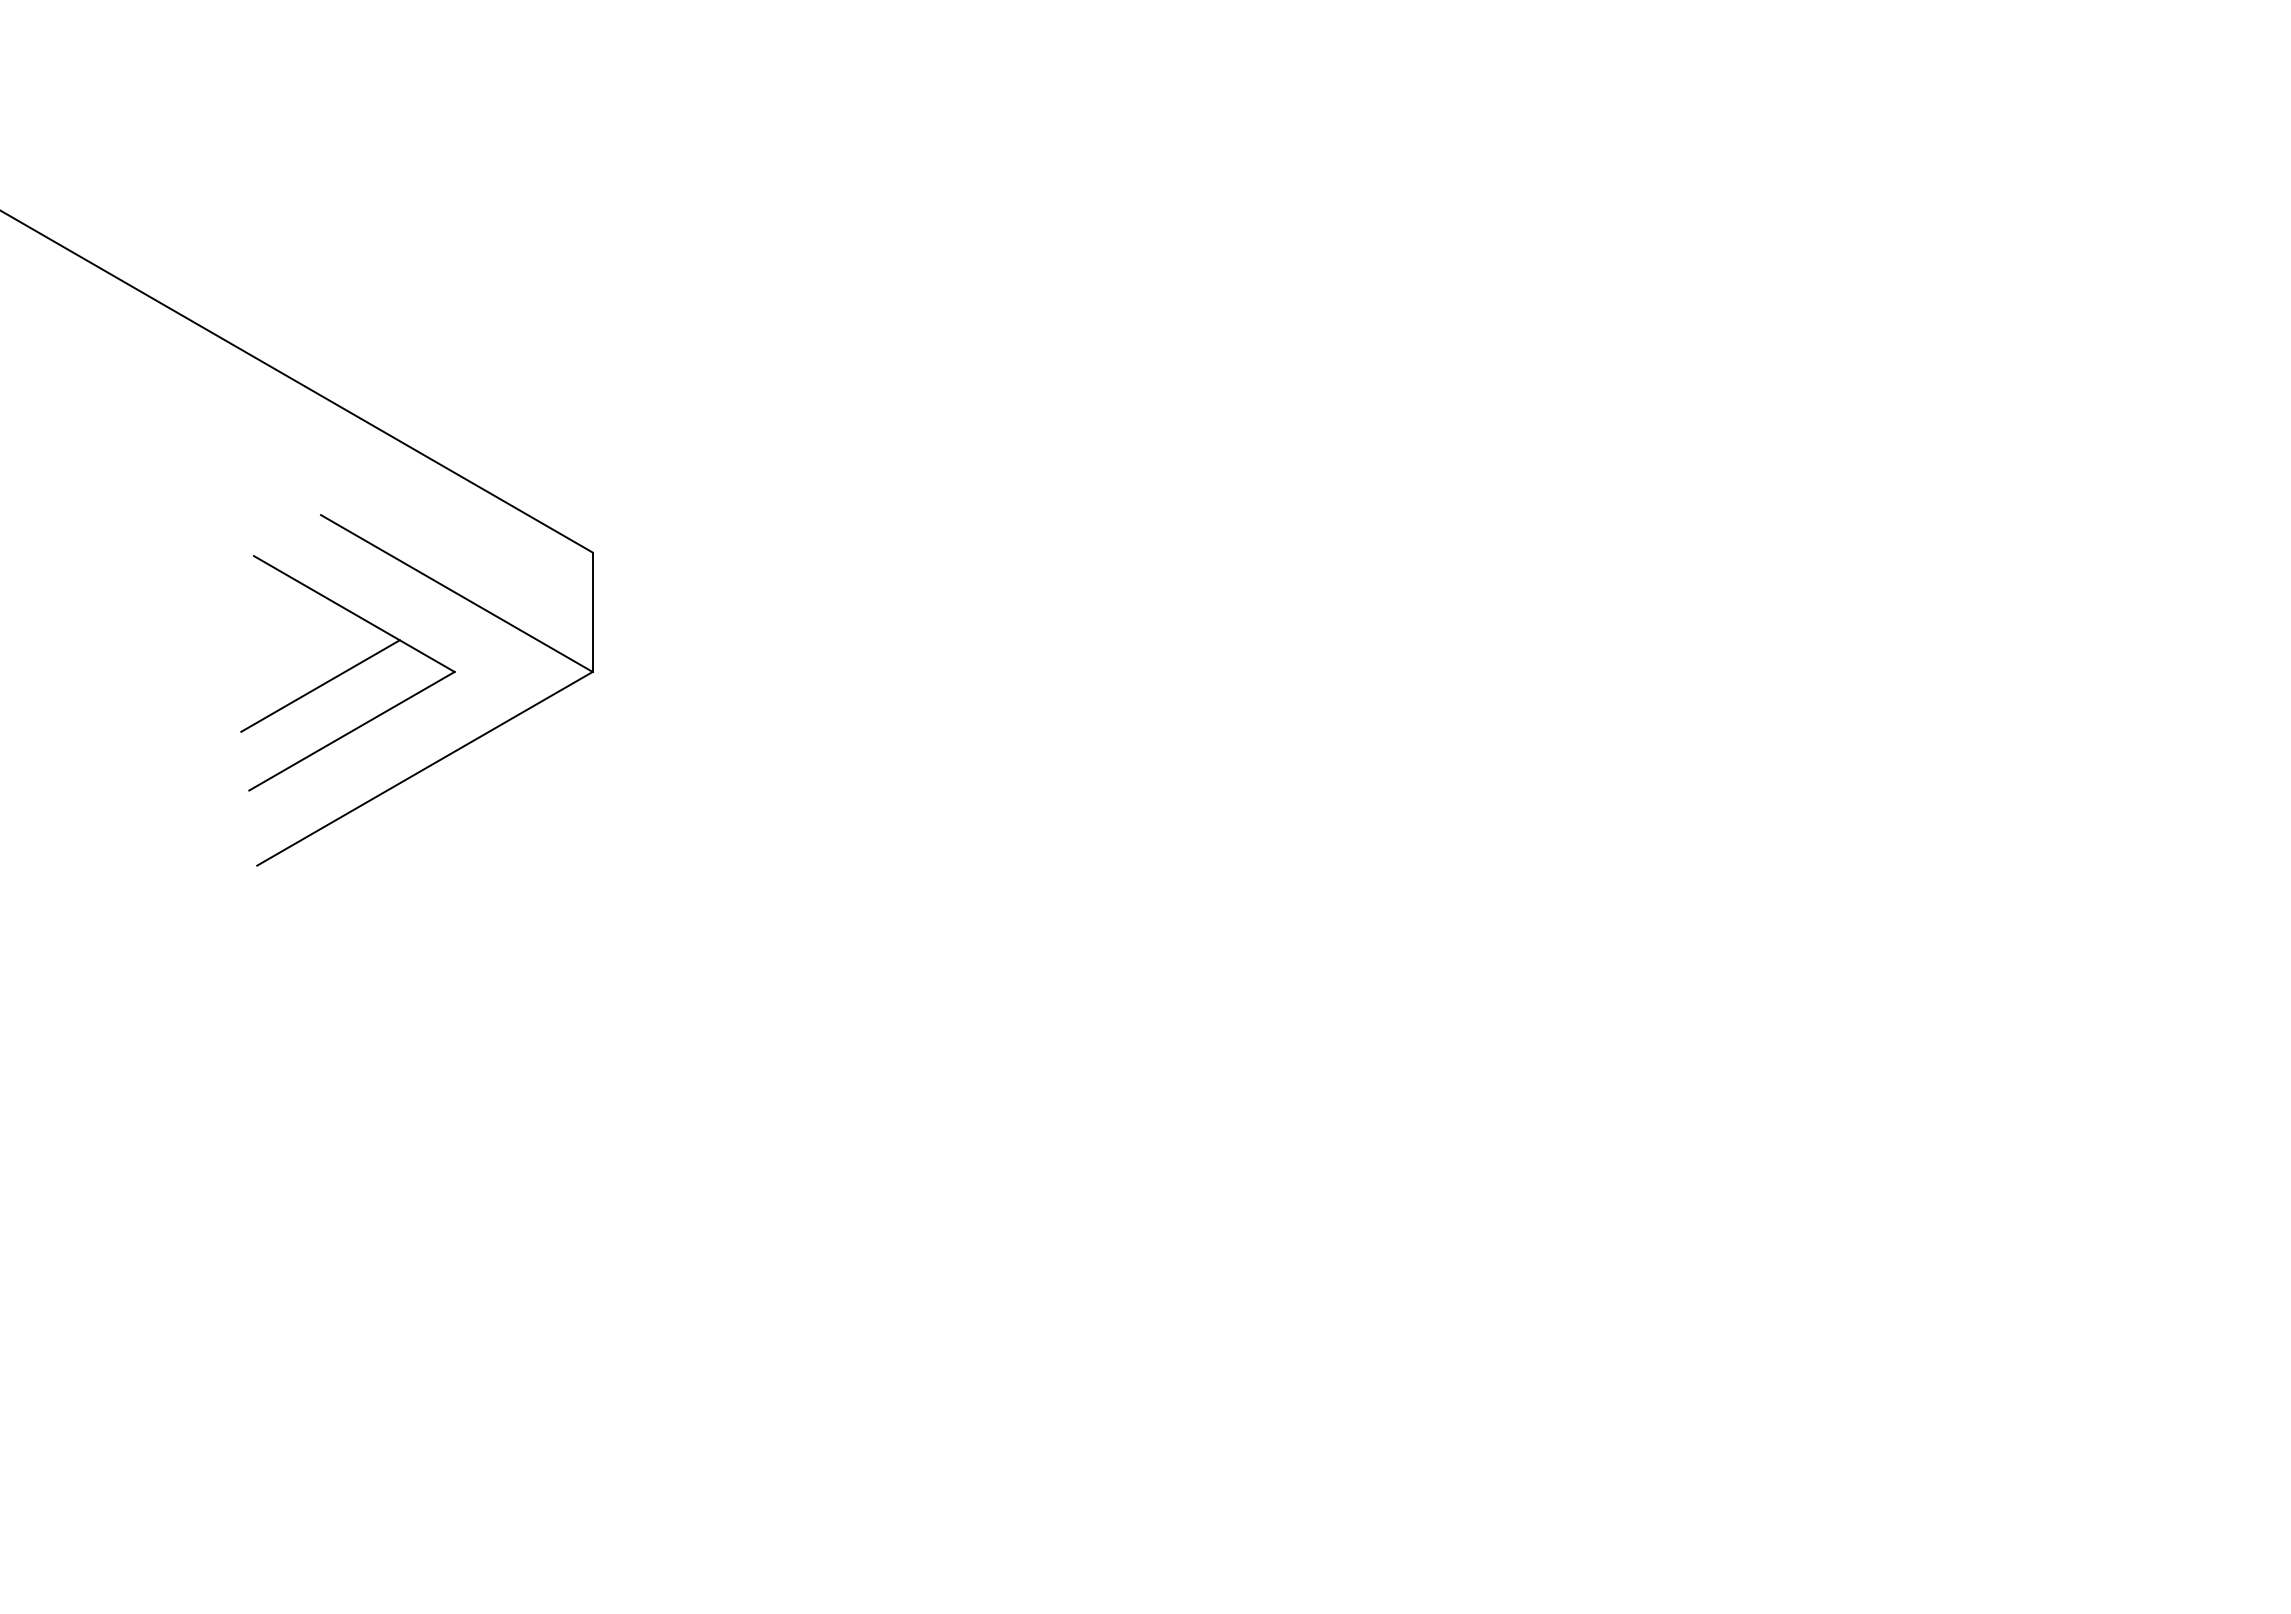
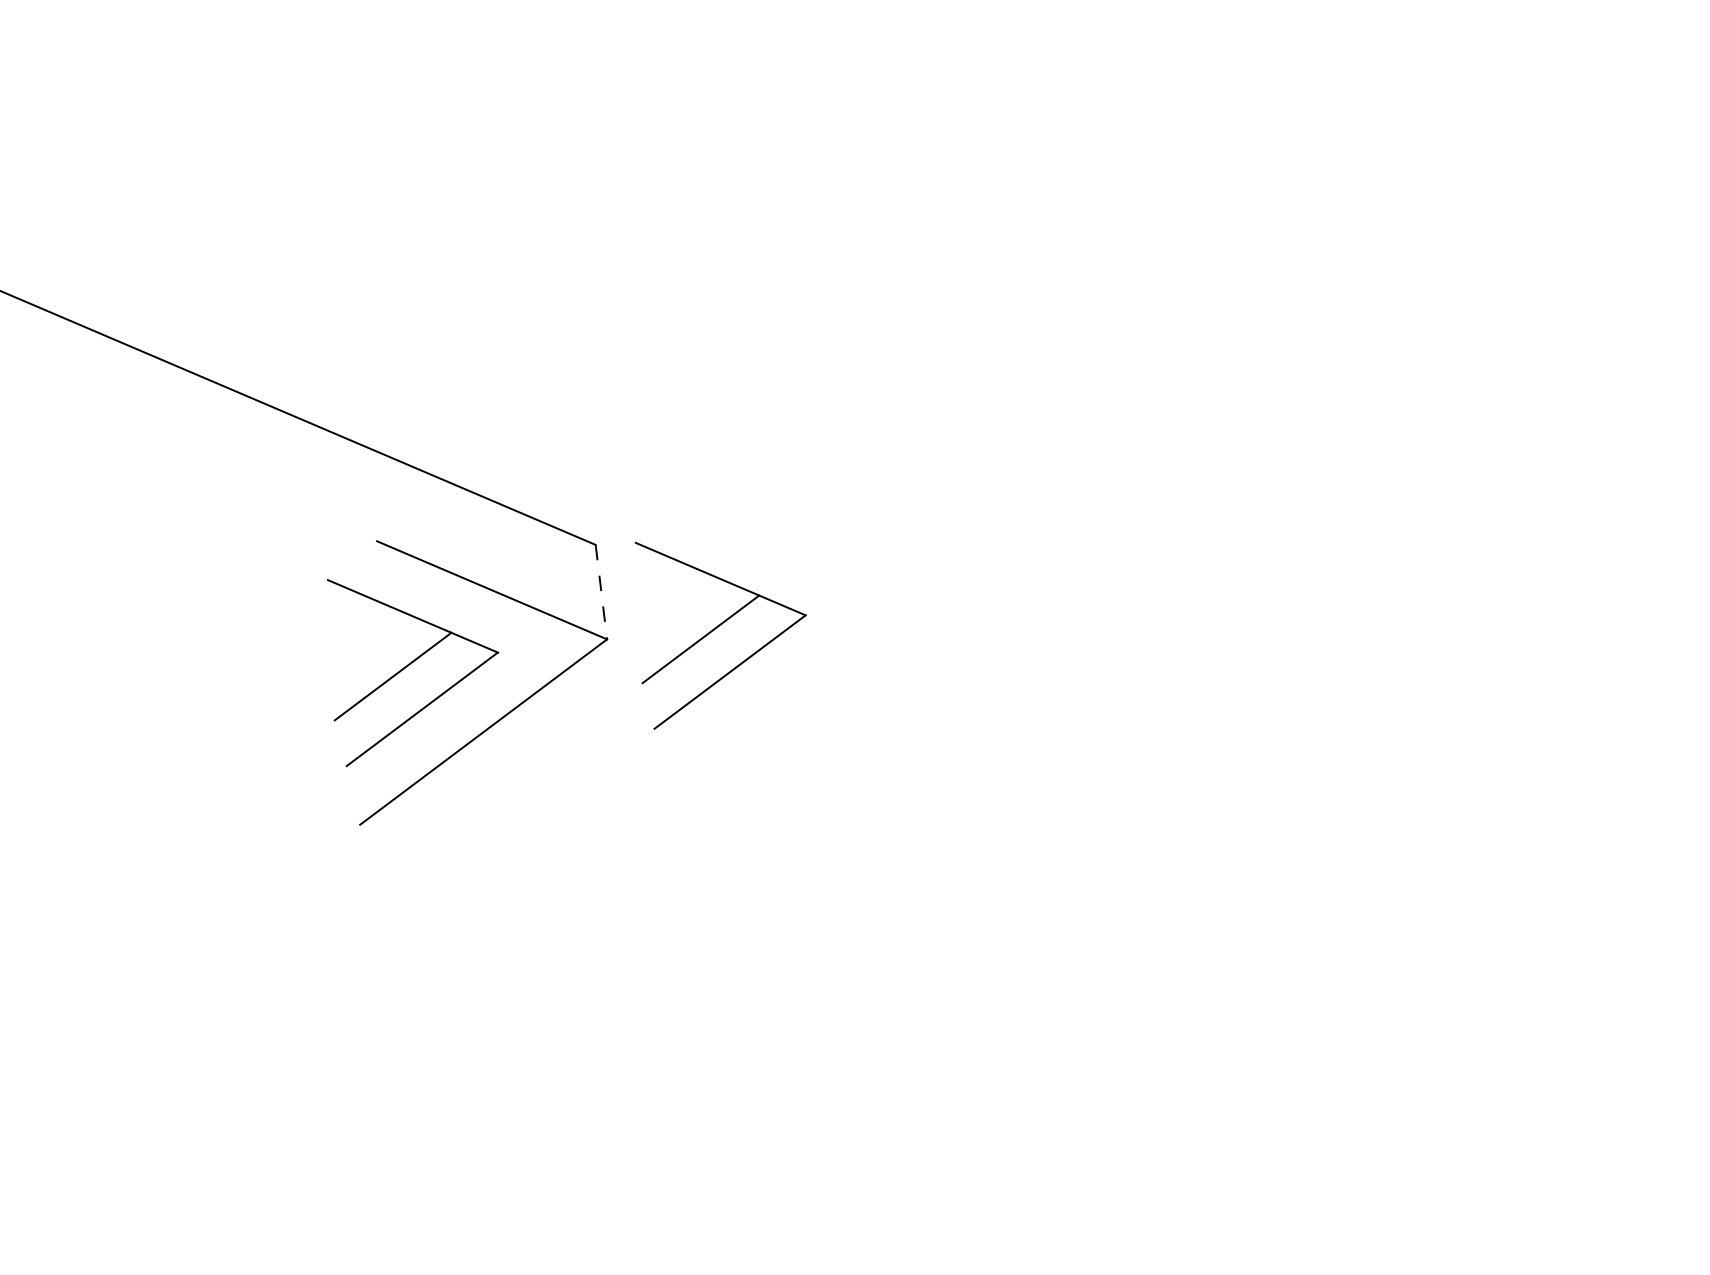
line: (592, 612) -> (601, 592), solid -> dashed
part: (736, 673) -> (721, 626), added

